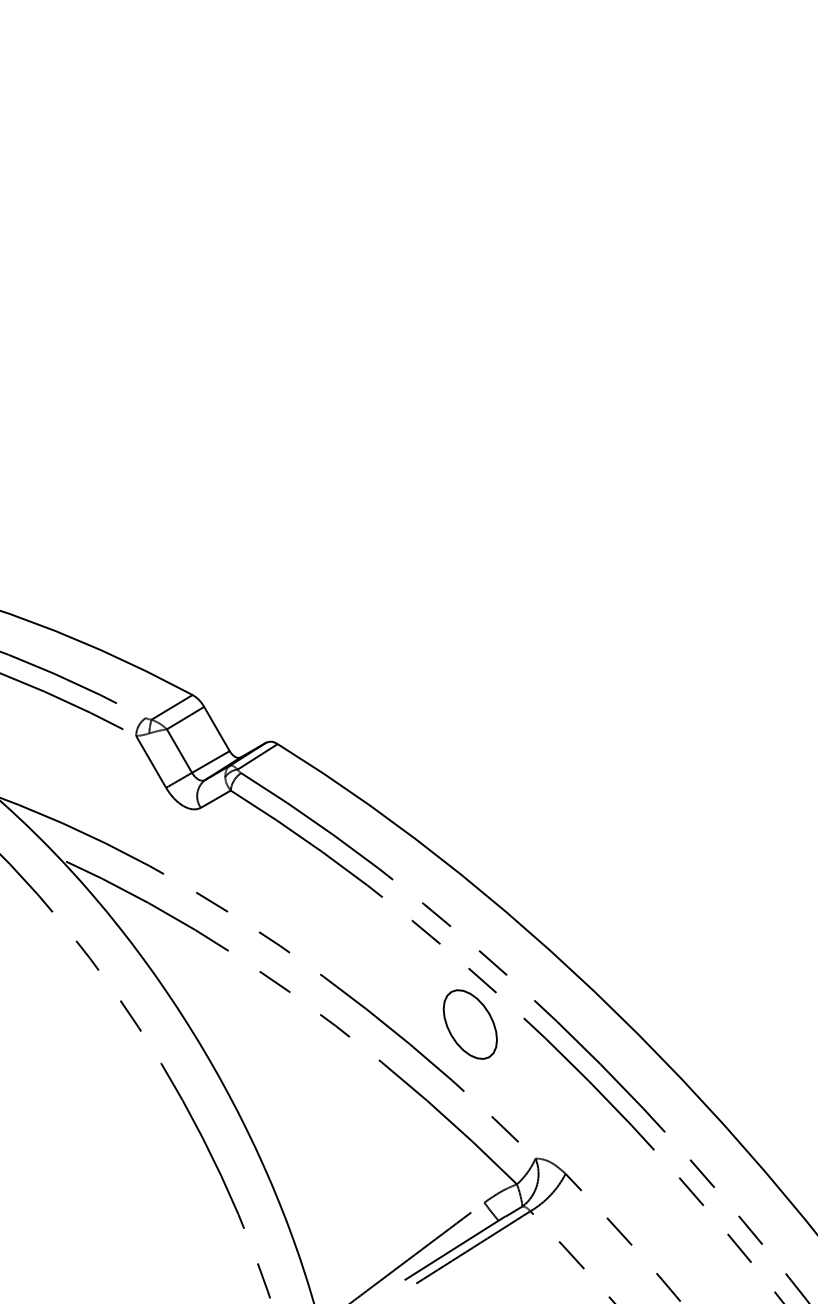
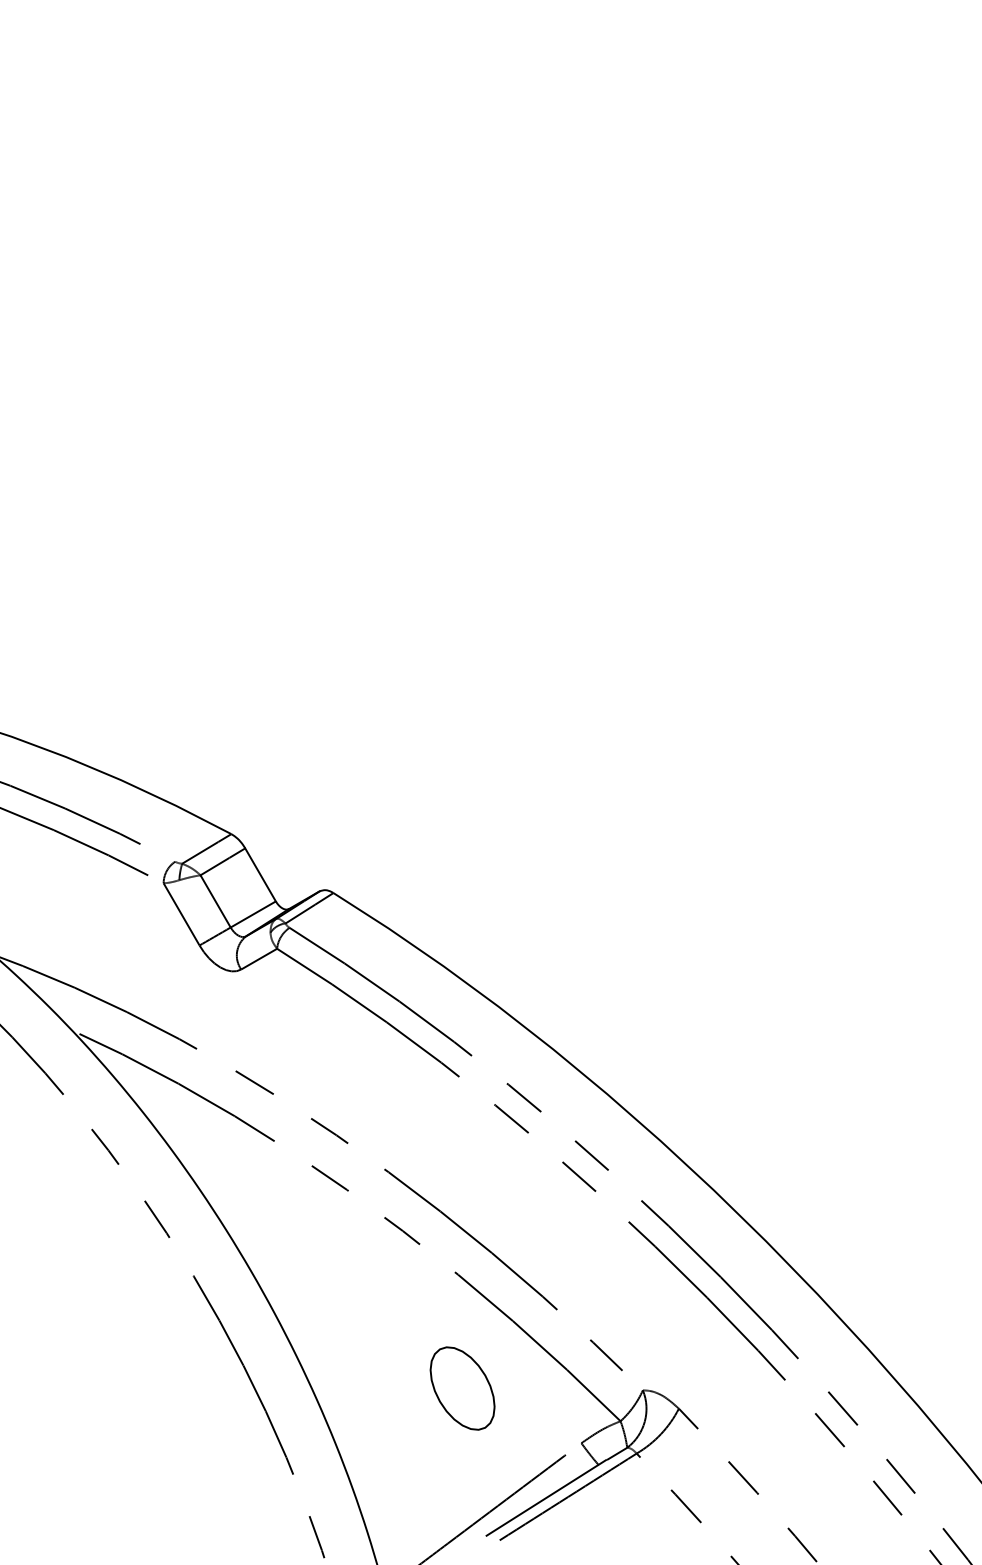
part: (470, 1024) -> (462, 1388), moved

